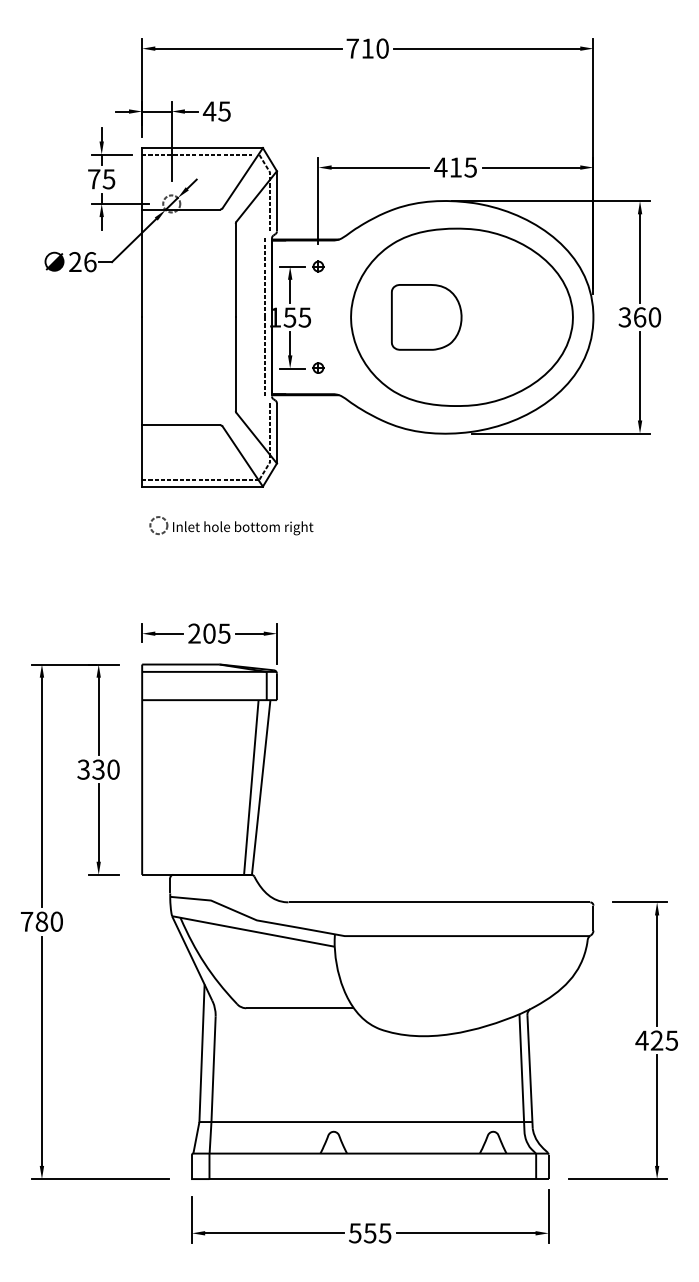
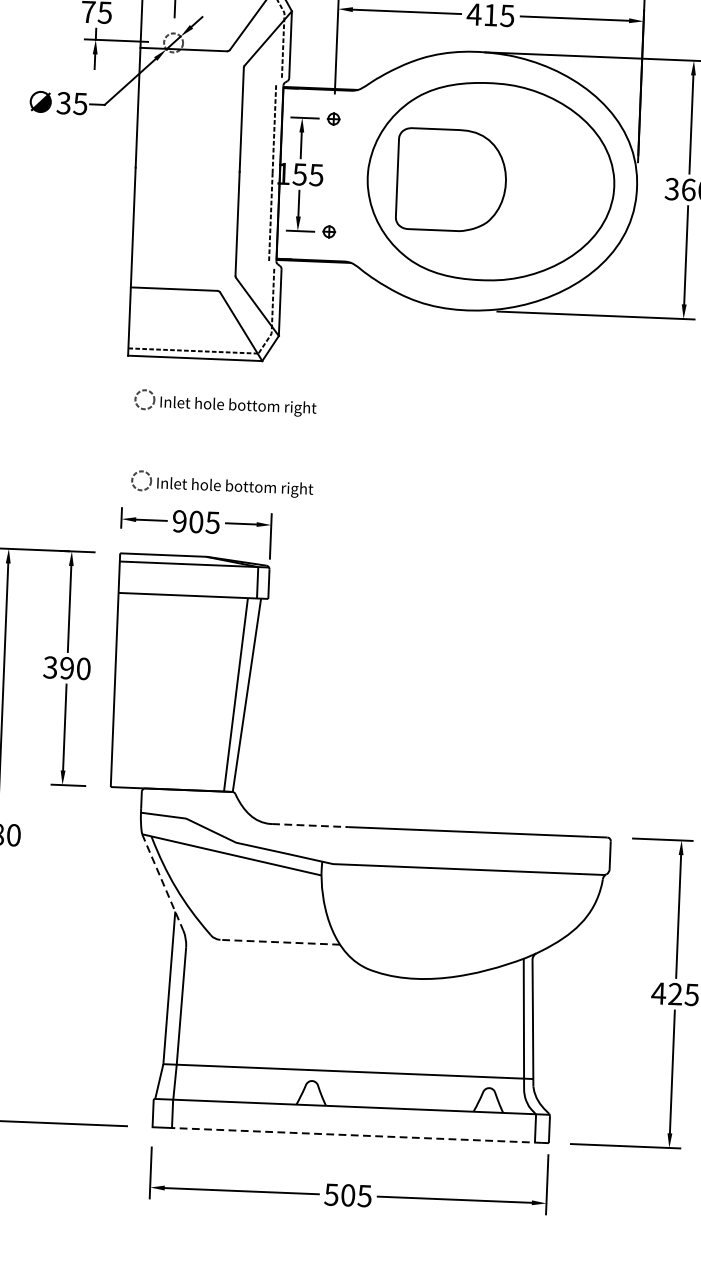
text: (82, 262) -> (71, 104), 26 -> 35
part: (426, 317) -> (451, 180), size x1.4
part: (231, 598) -> (222, 483), added
text: (194, 633) -> (179, 521), 205 -> 905
text: (98, 769) -> (66, 668), 330 -> 390
line: (323, 902) -> (311, 825), solid -> dashed
line: (192, 958) -> (162, 882), solid -> dashed
line: (300, 1008) -> (280, 942), solid -> dashed
line: (375, 1179) -> (356, 1135), solid -> dashed
text: (369, 1233) -> (347, 1195), 555 -> 505

